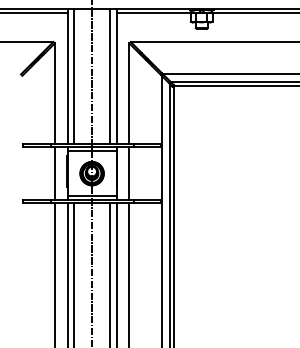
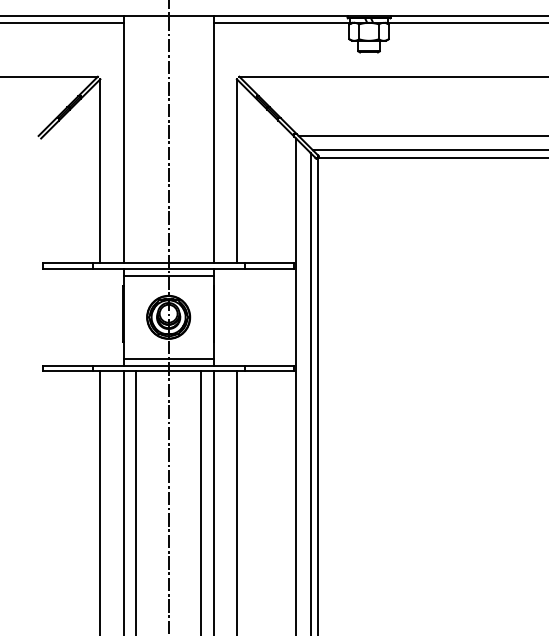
line: (74, 76) -> (136, 139), removed
line: (109, 76) -> (200, 139), removed
line: (54, 173) -> (99, 317), removed
line: (129, 173) -> (237, 317), removed

